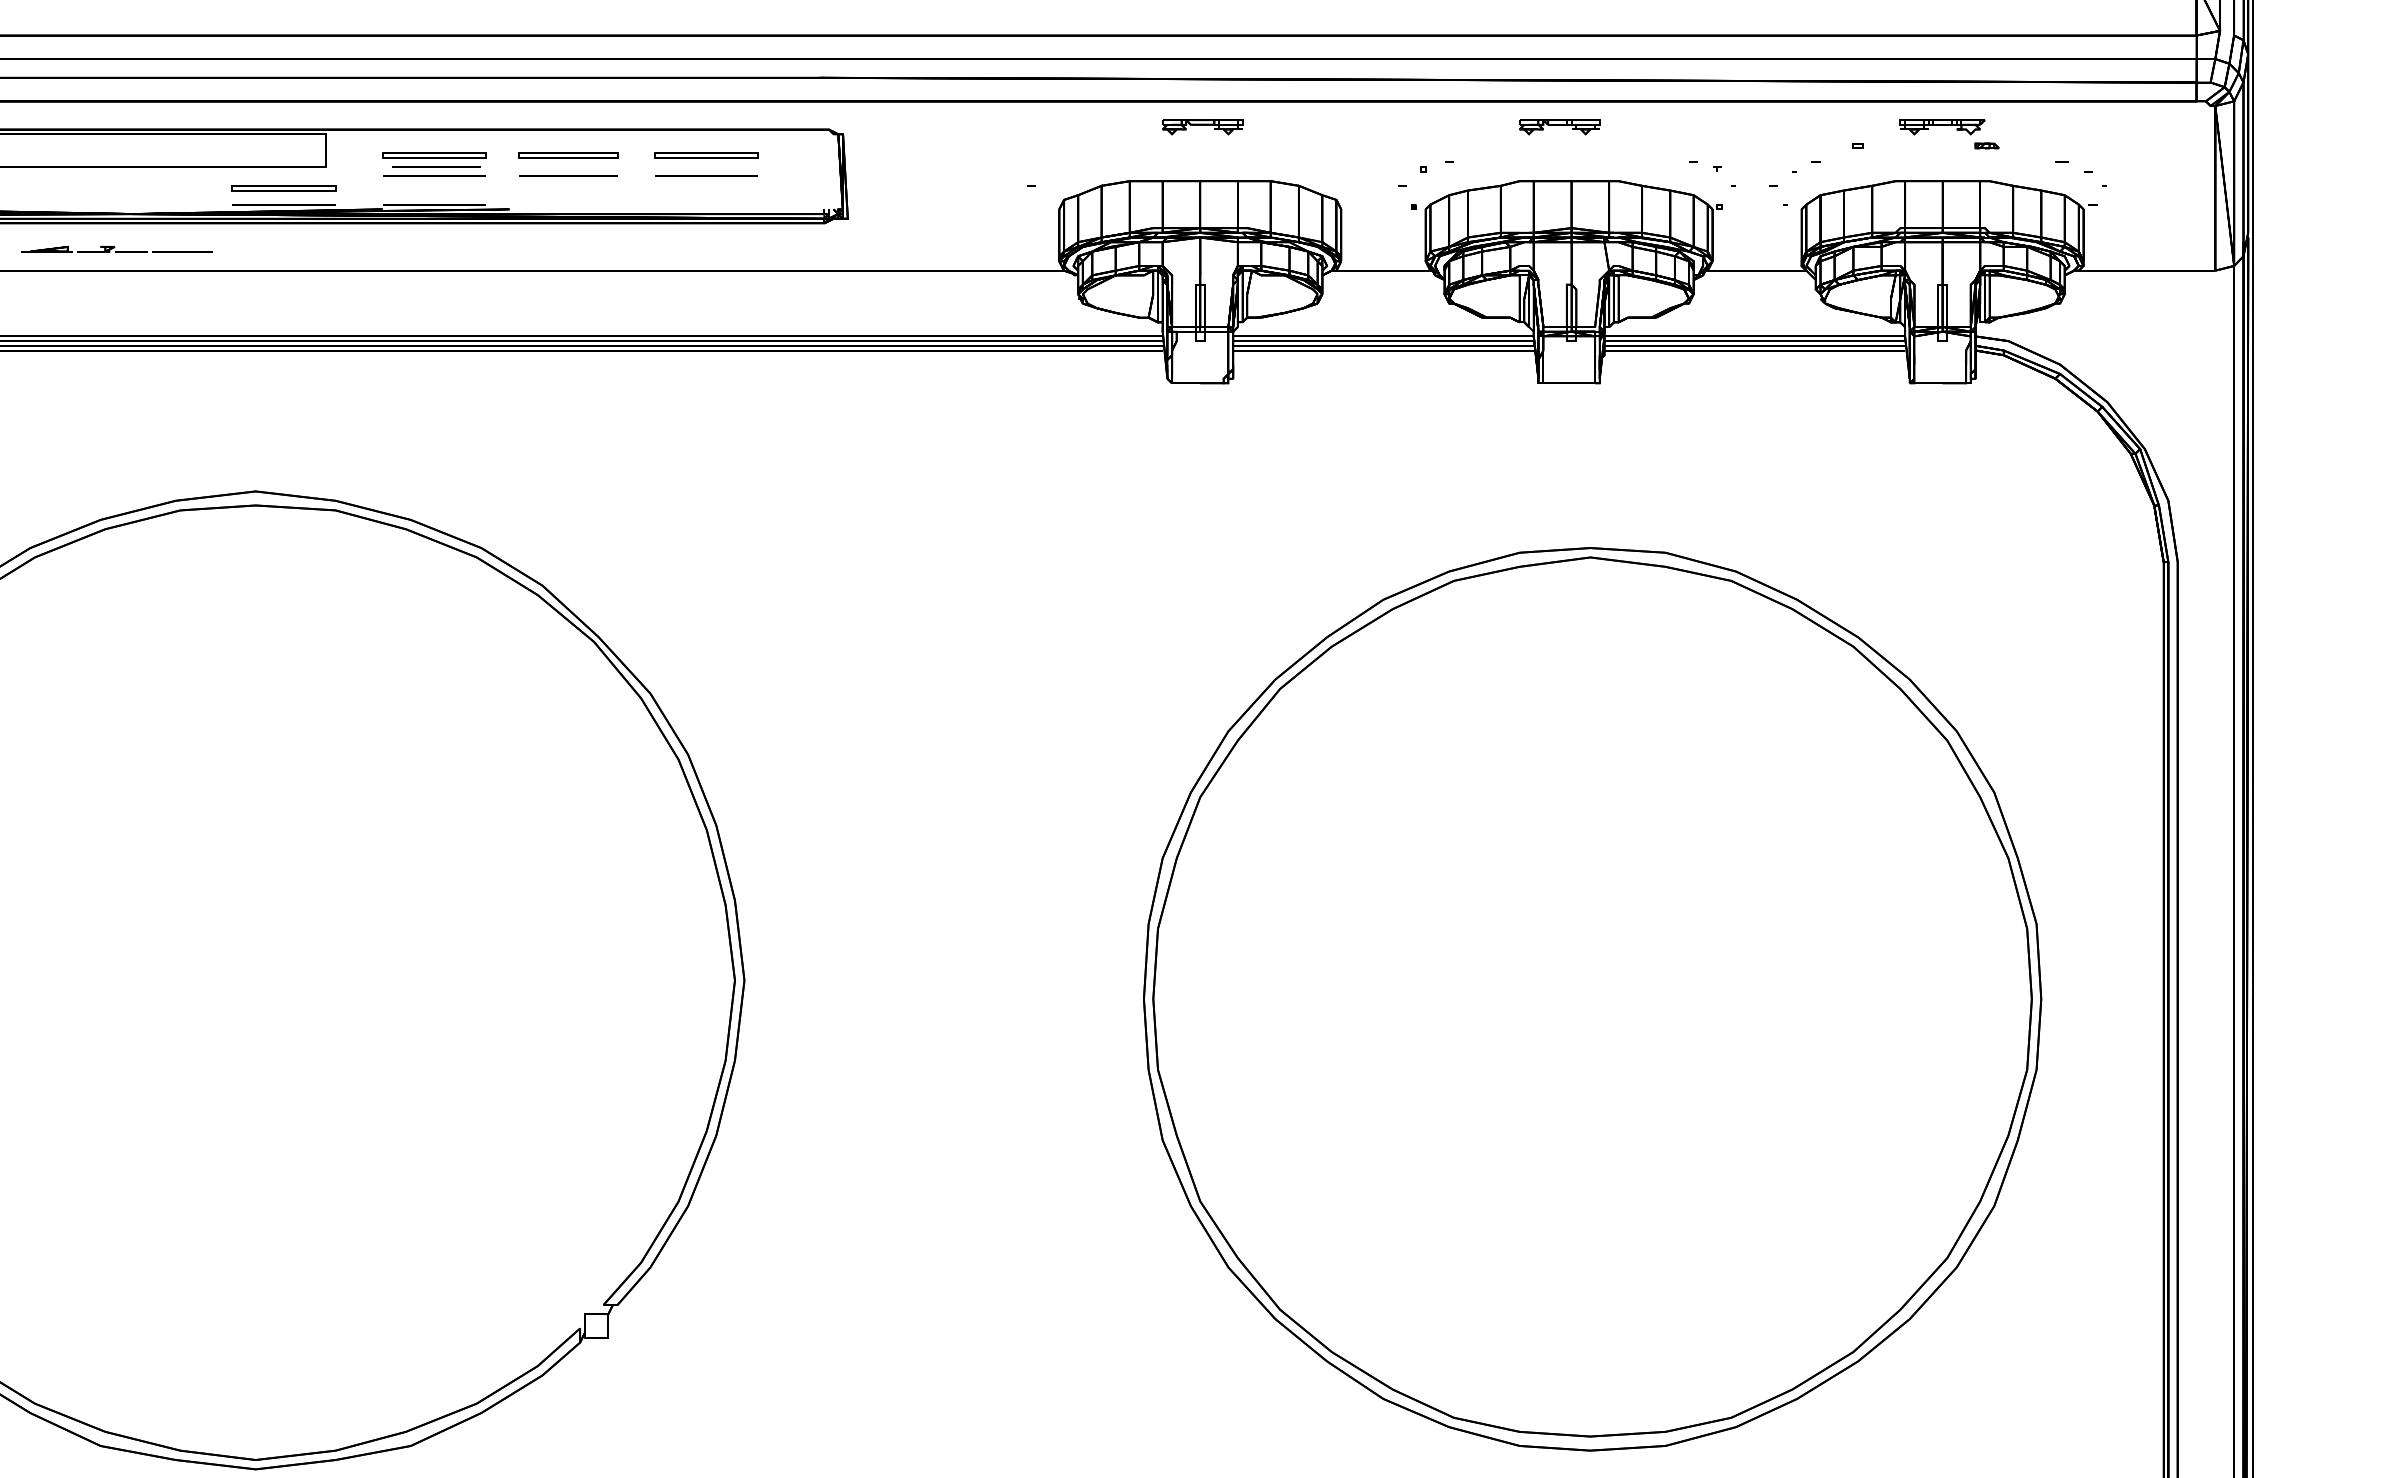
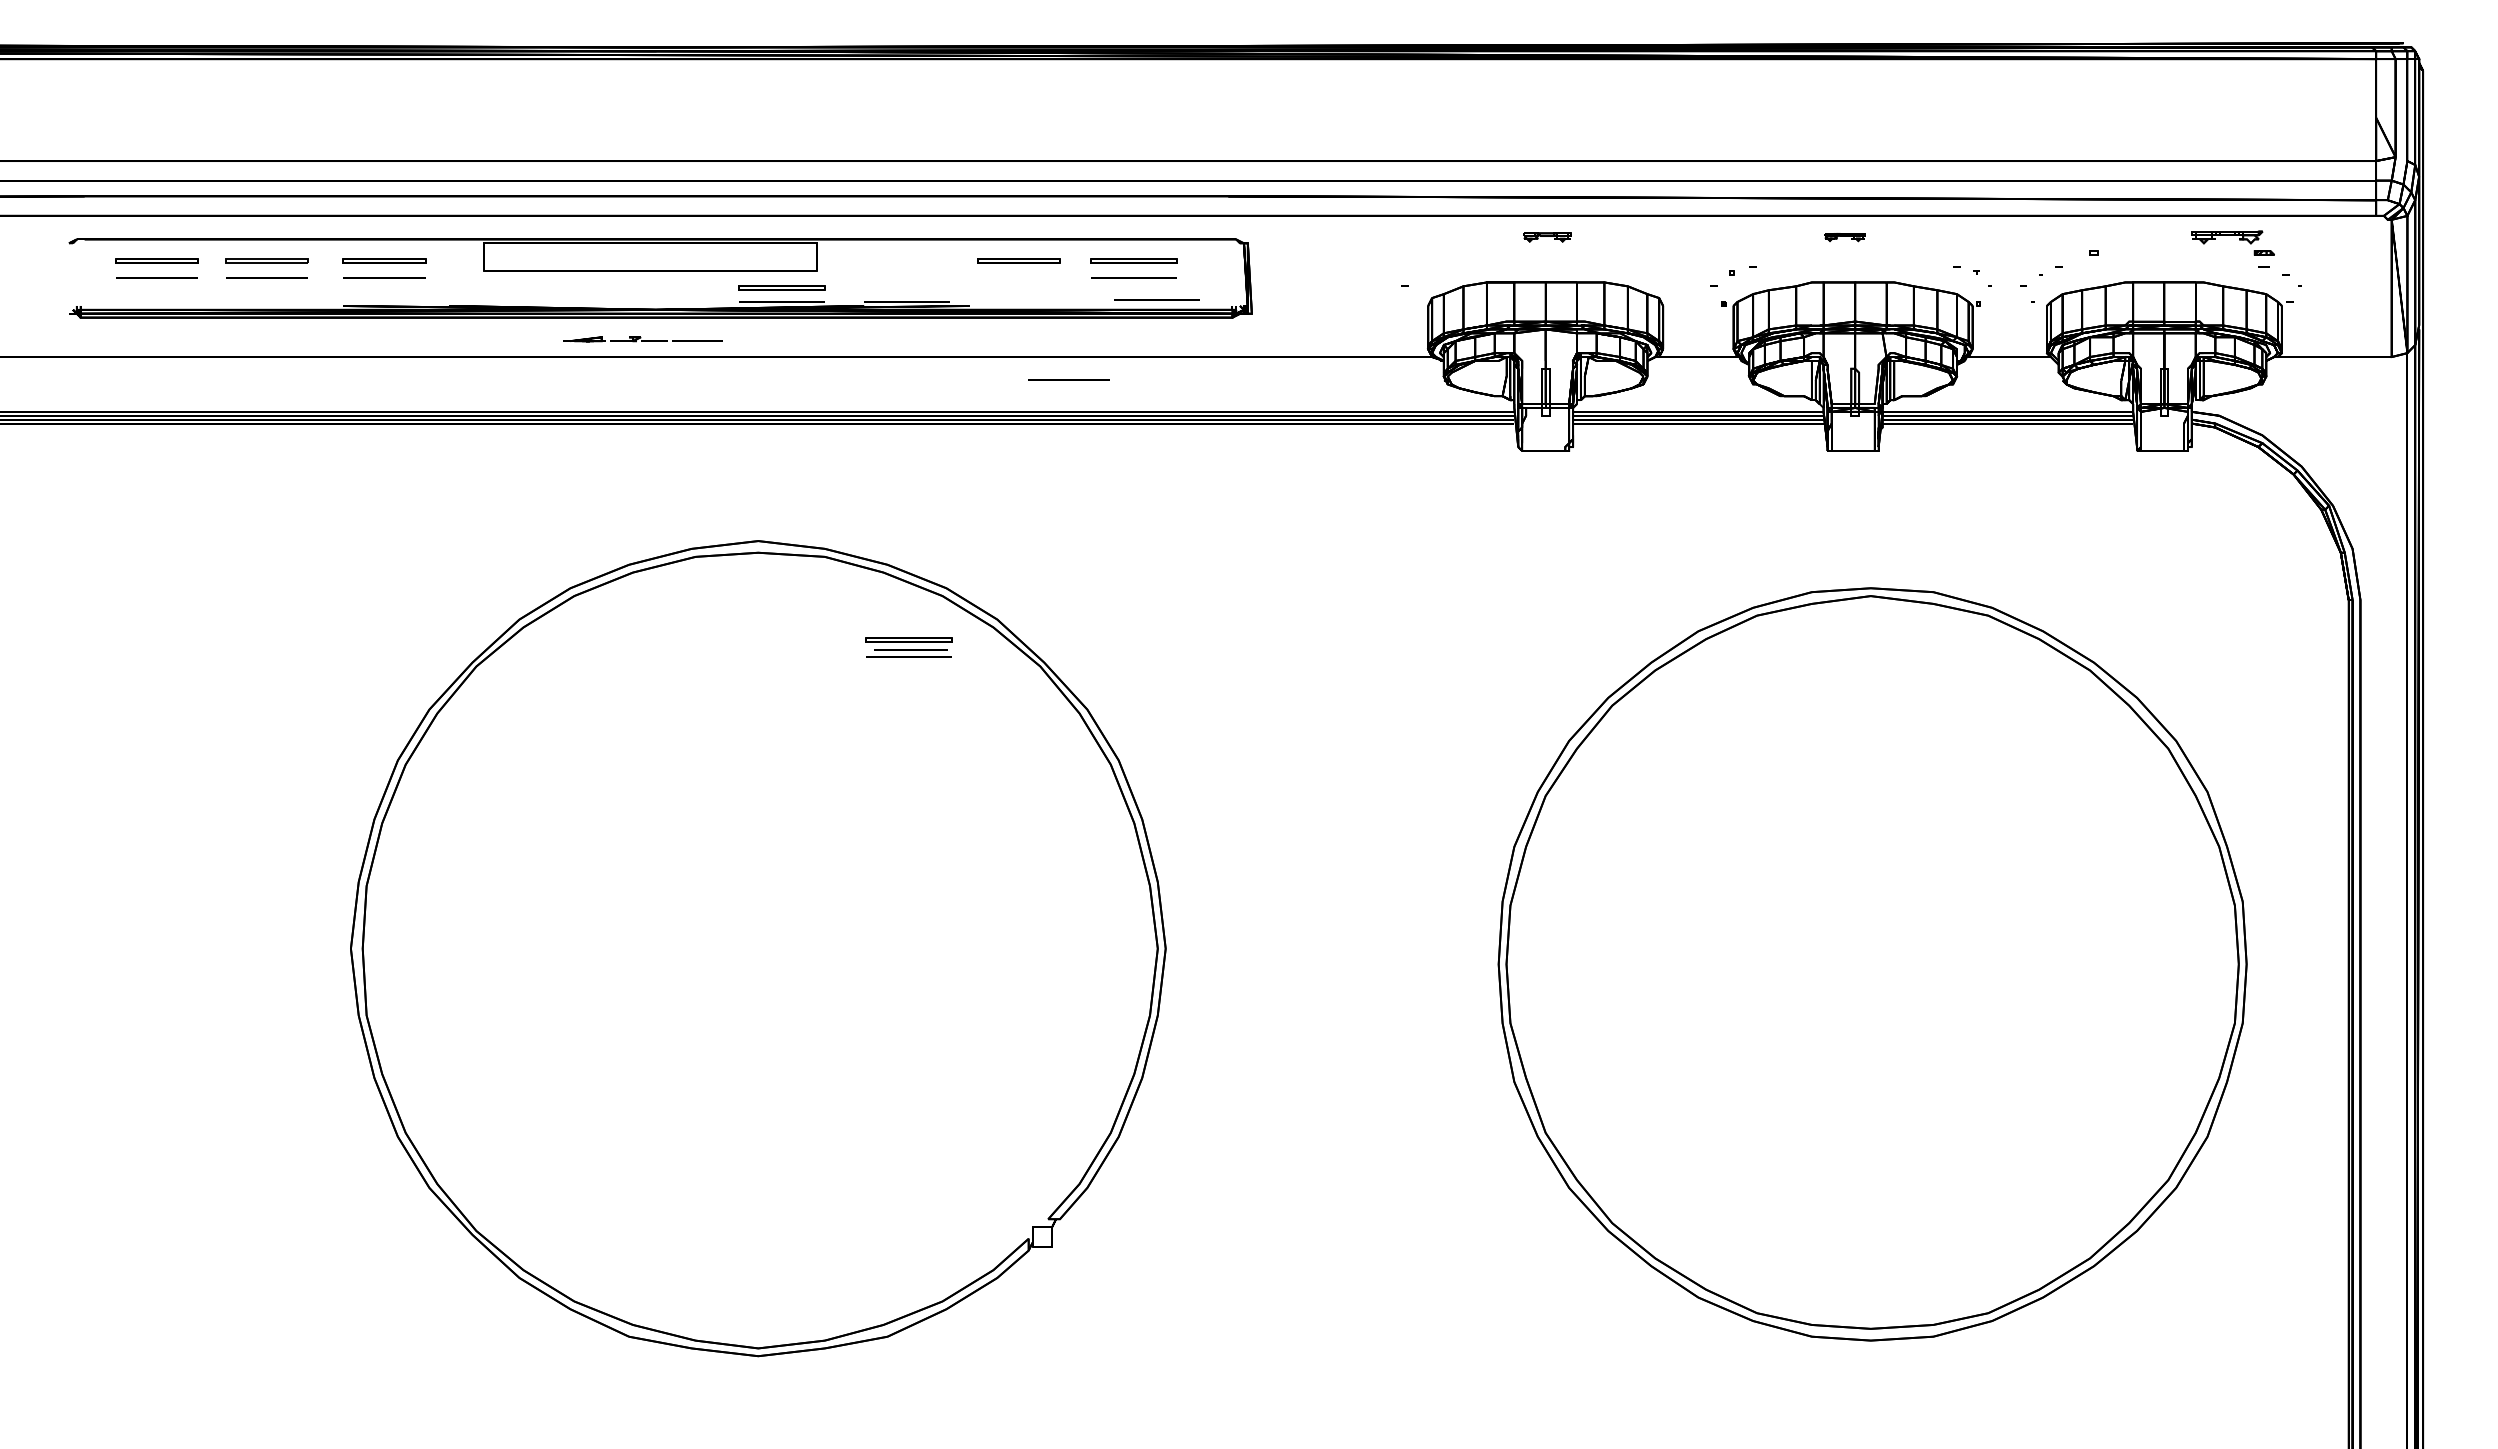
part: (1948, 124) -> (2232, 235), moved
part: (1202, 127) -> (1547, 237), size x0.7
part: (1559, 127) -> (1845, 237), size x0.6
part: (433, 164) -> (908, 647), moved
line: (567, 175) -> (1068, 379), moved
line: (733, 201) -> (1156, 299), added

